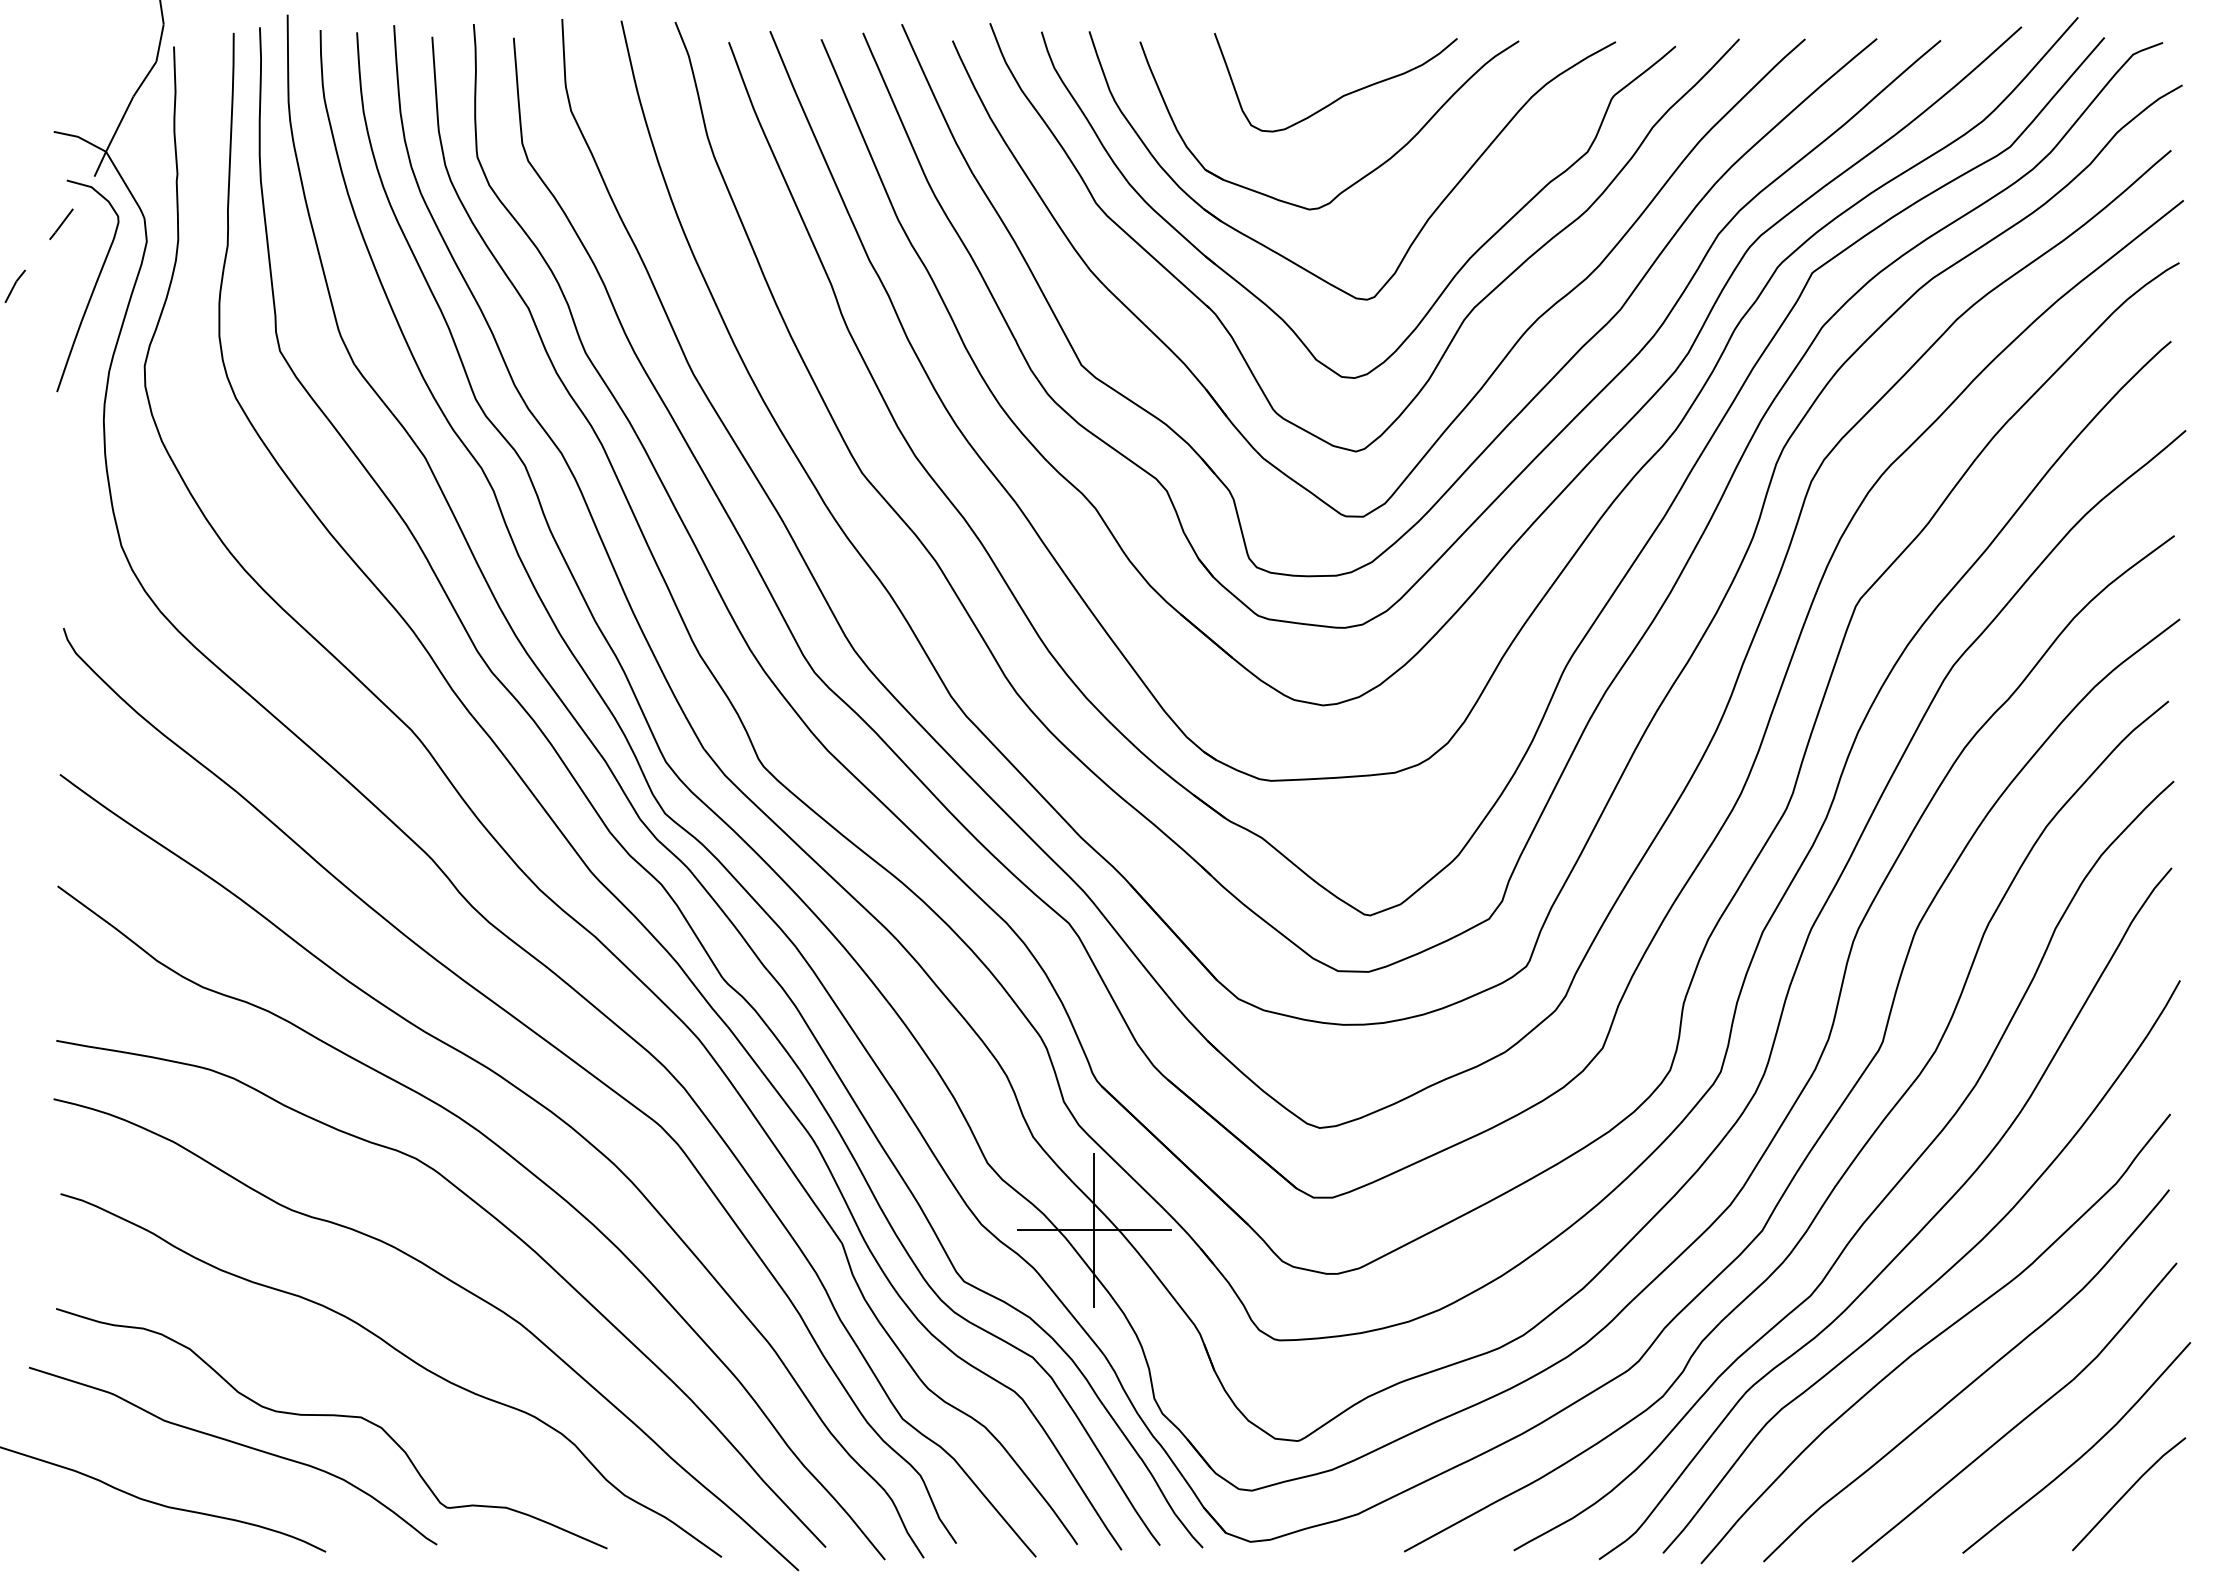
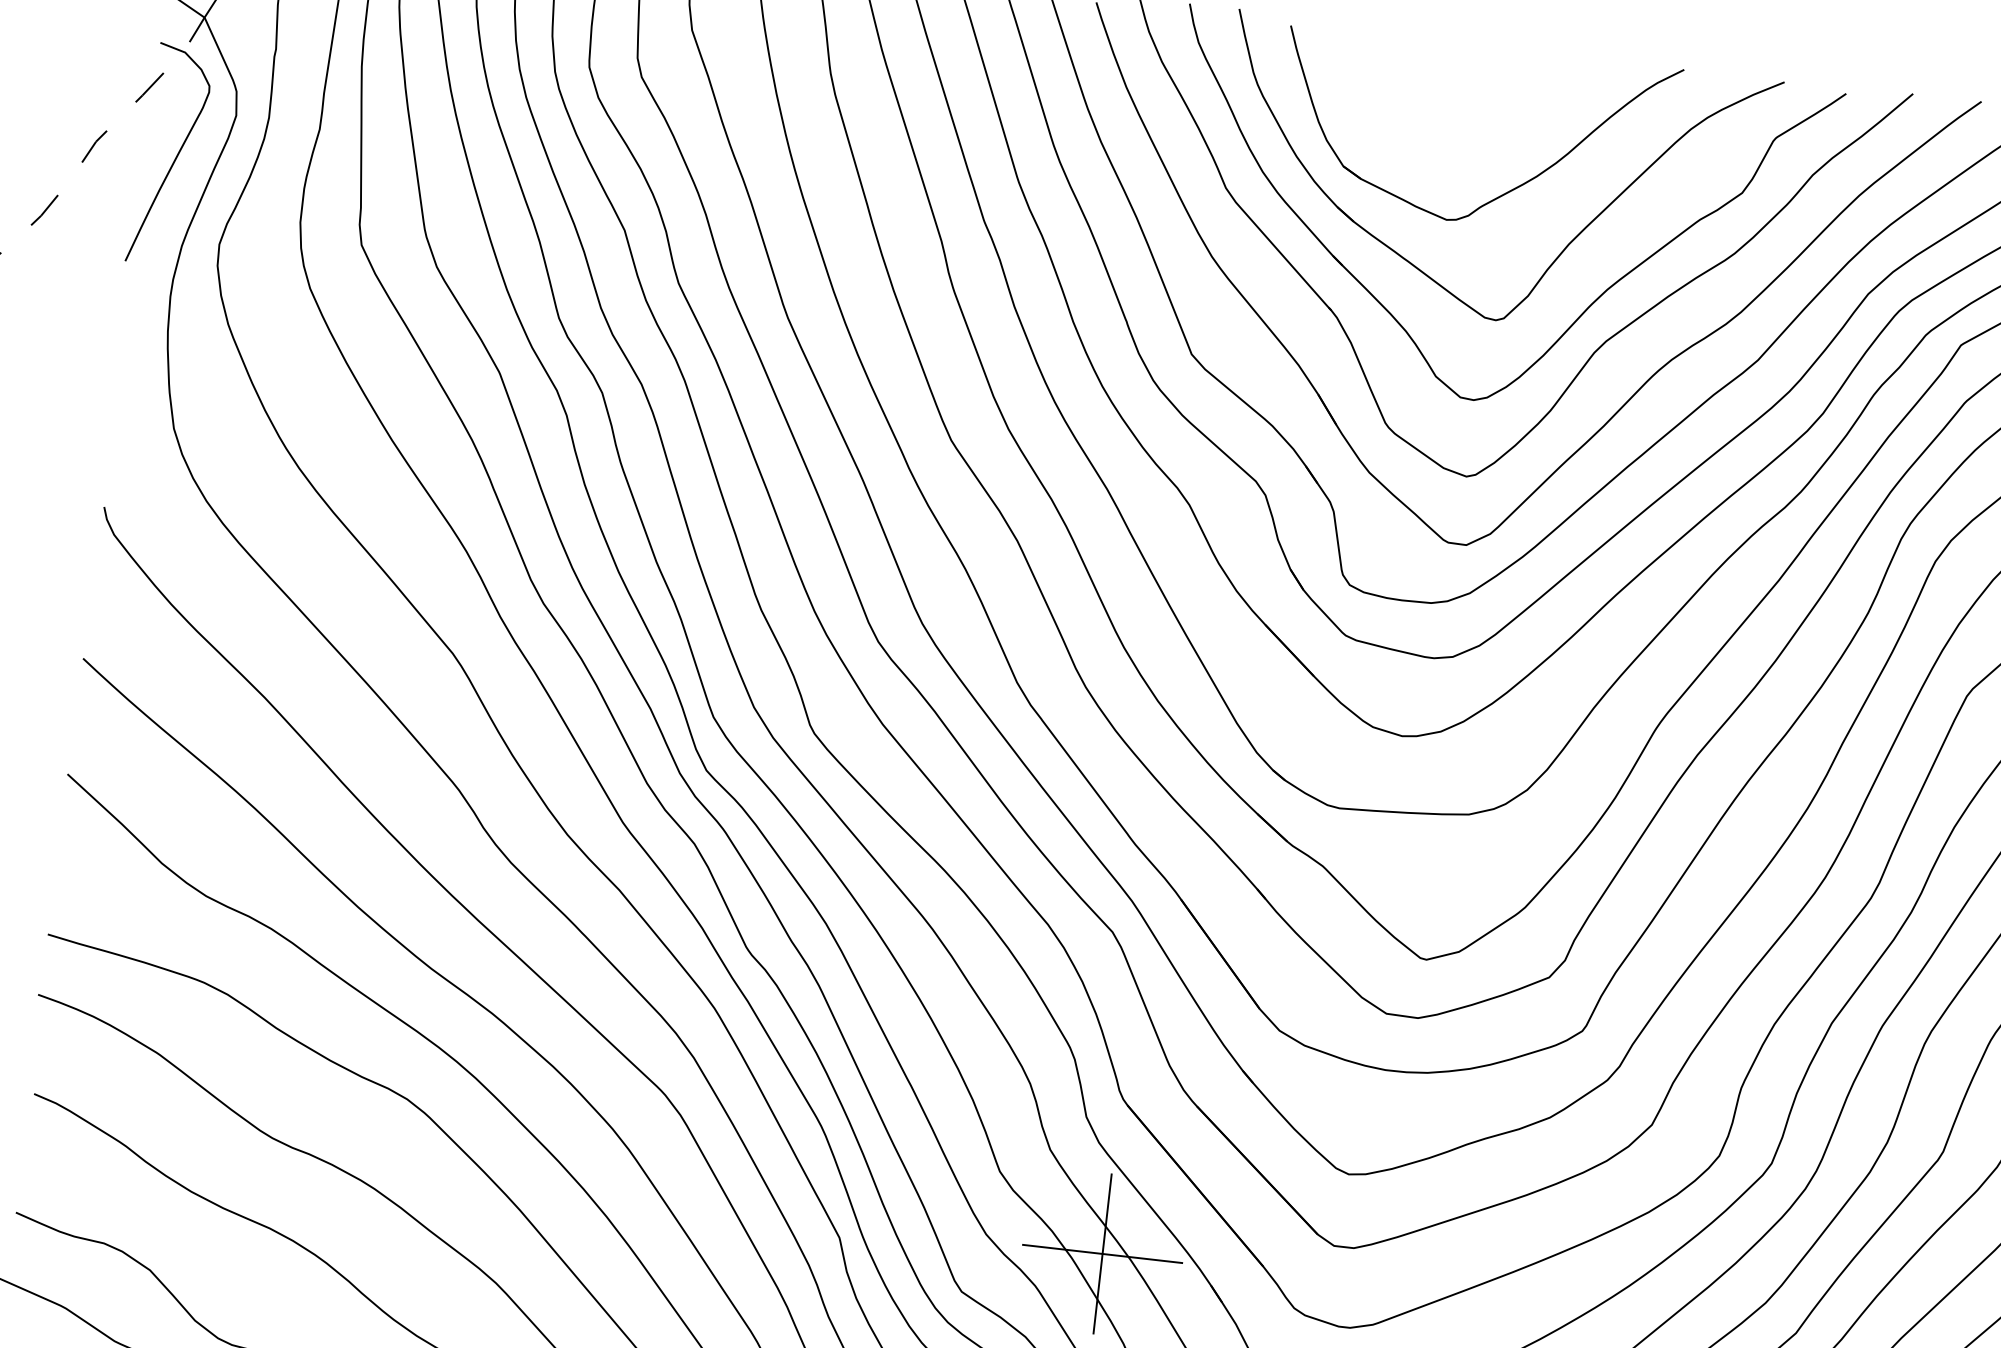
curve: (1342, 95) -> (1494, 105), removed

